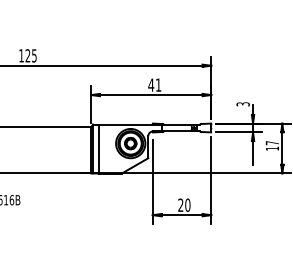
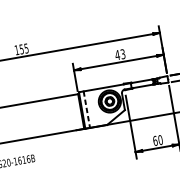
text: (27, 55) -> (21, 49), 125 -> 155
text: (158, 84) -> (122, 53), 41 -> 43
line: (98, 149) -> (86, 110), solid -> dashed
text: (180, 204) -> (154, 140), 20 -> 60

